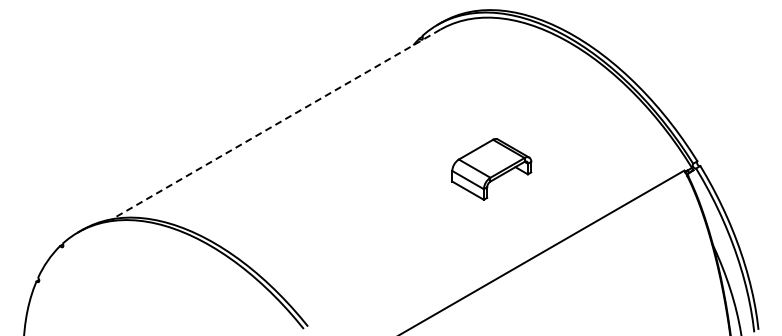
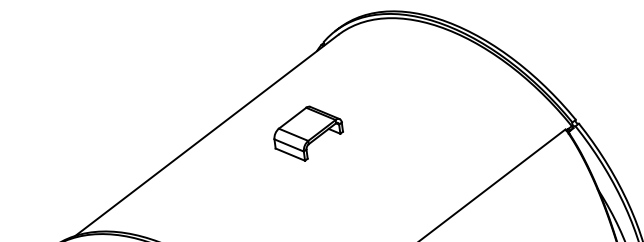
line: (276, 124) -> (207, 135), dashed -> solid
part: (491, 169) -> (308, 133), moved

